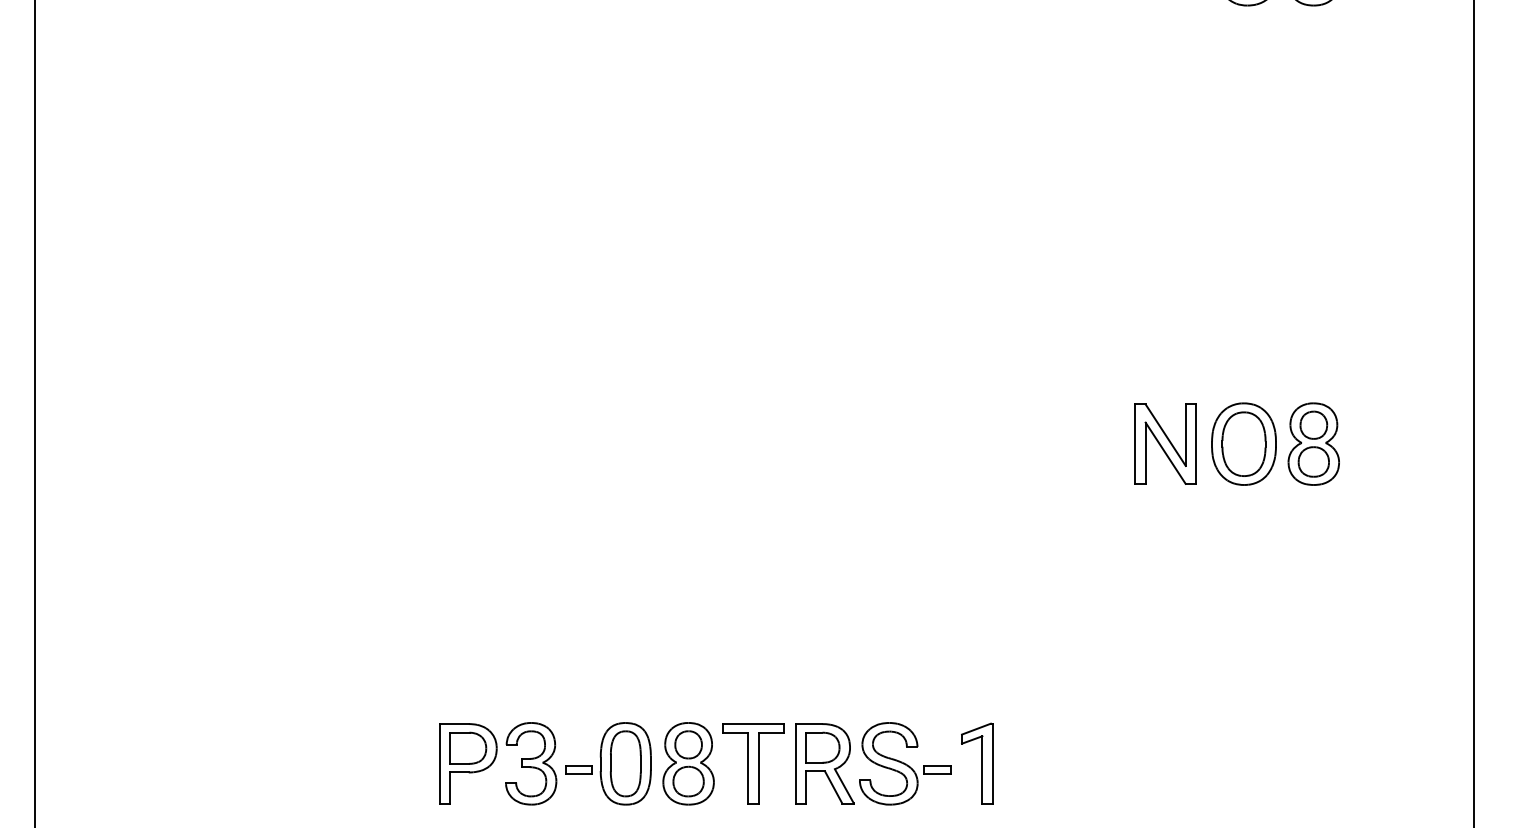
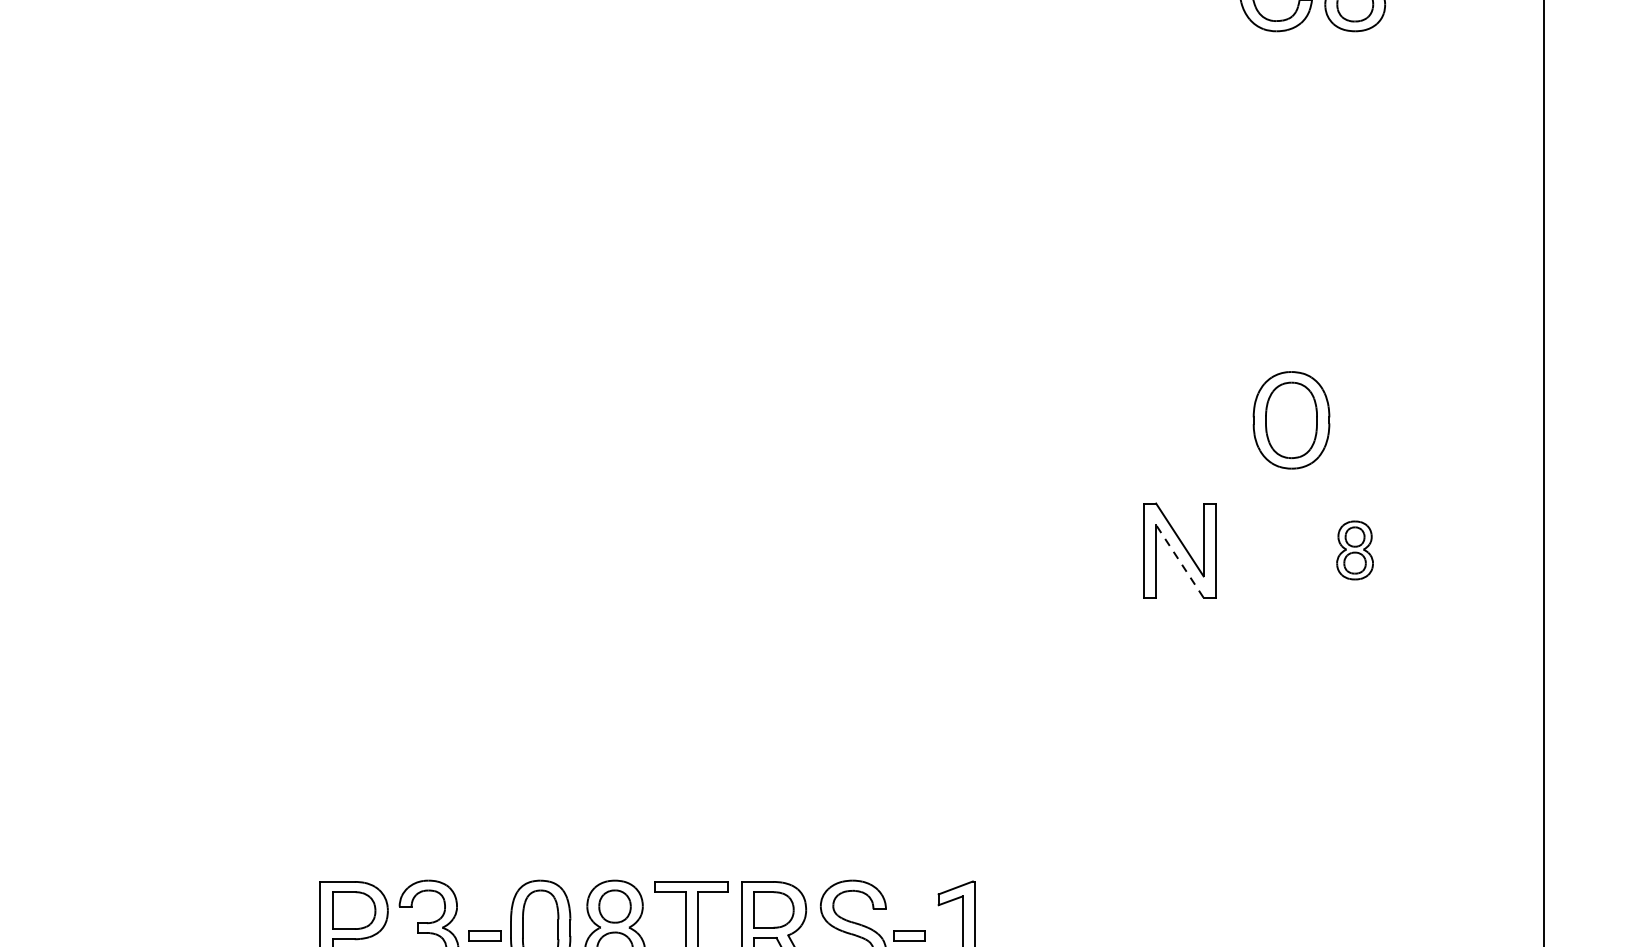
part: (1243, 443) -> (1290, 419), moved
part: (1313, 443) -> (1354, 549), size x0.6
line: (1165, 453) -> (1179, 561), solid -> dashed

